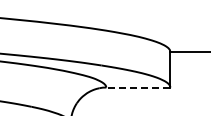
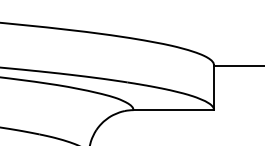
line: (137, 87) -> (172, 110), dashed -> solid

